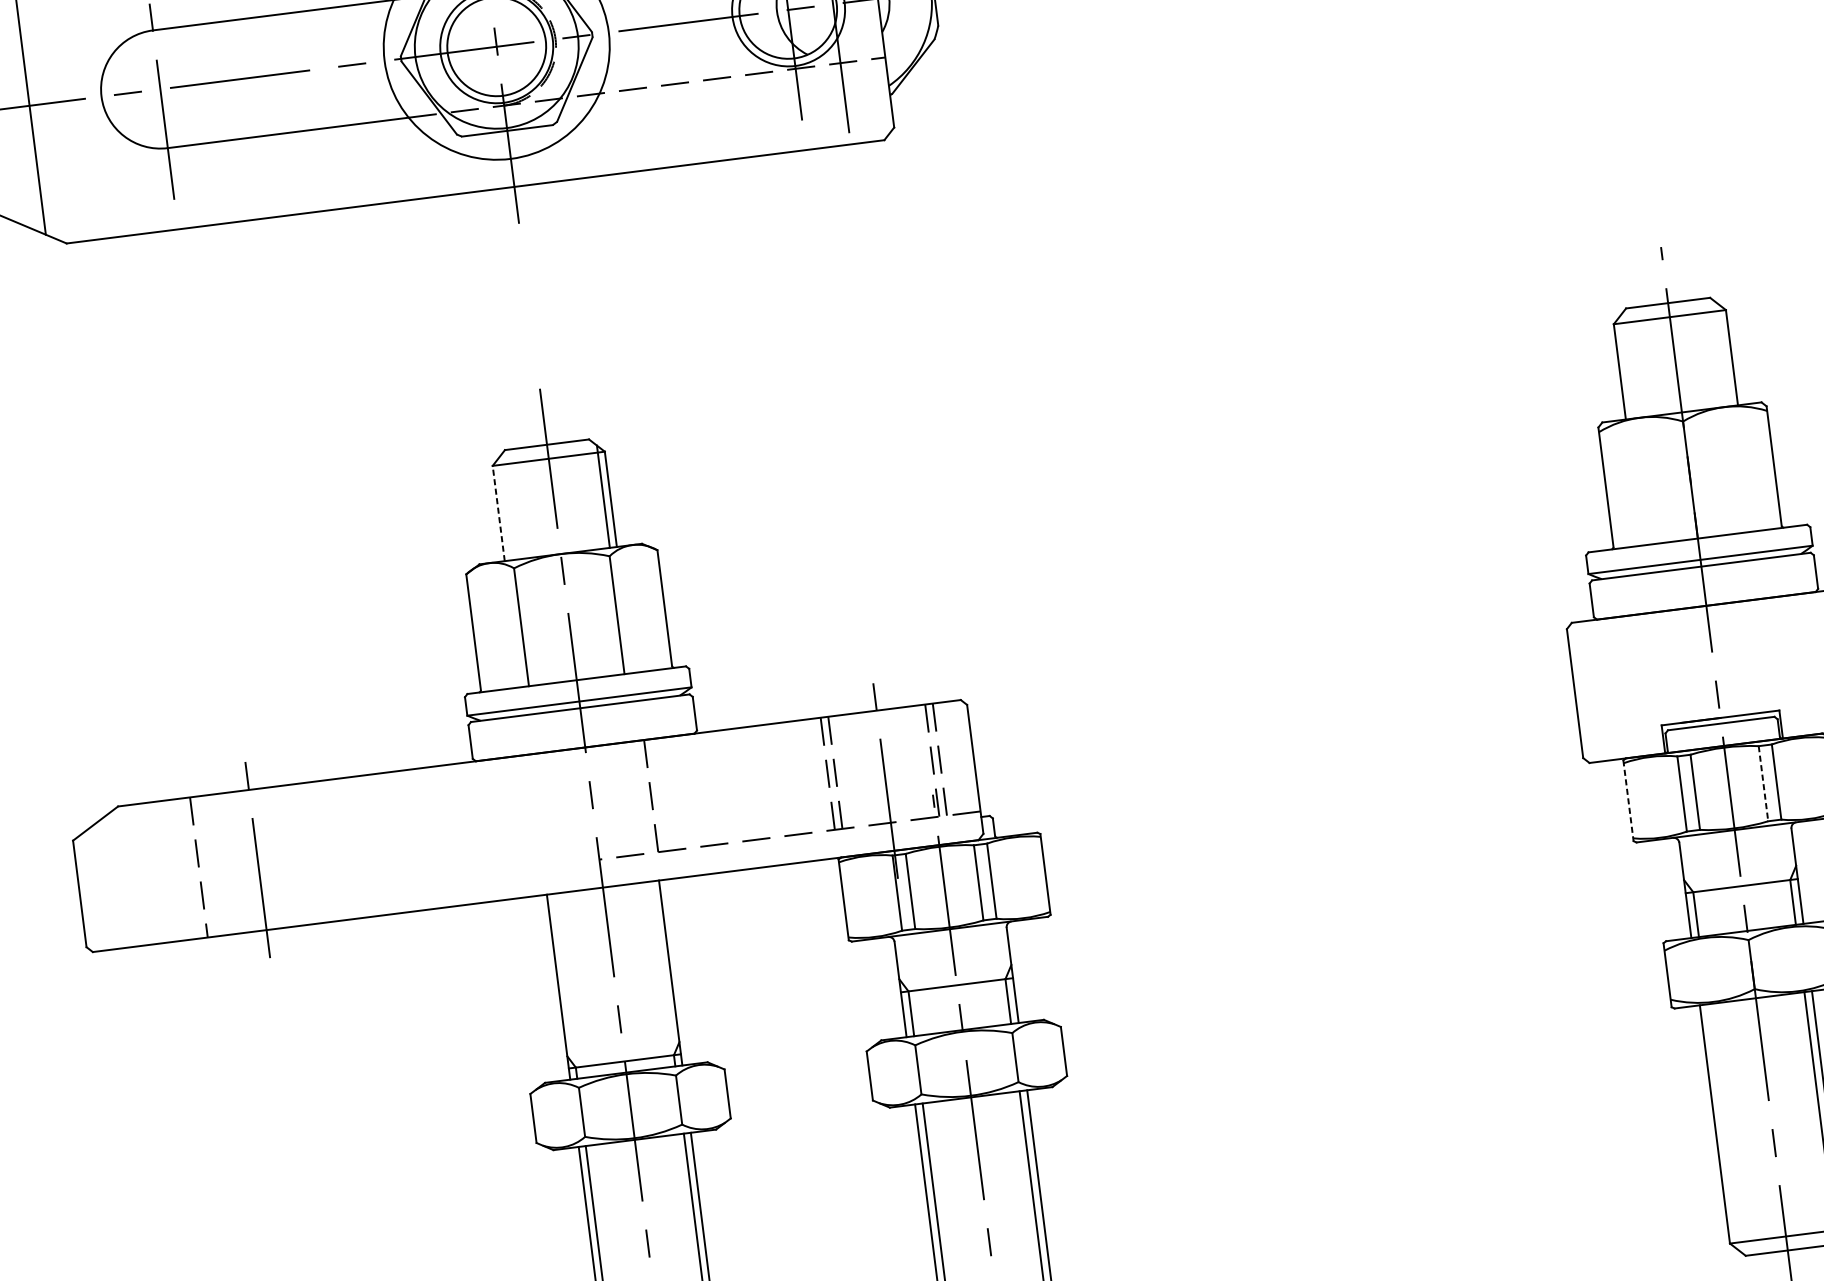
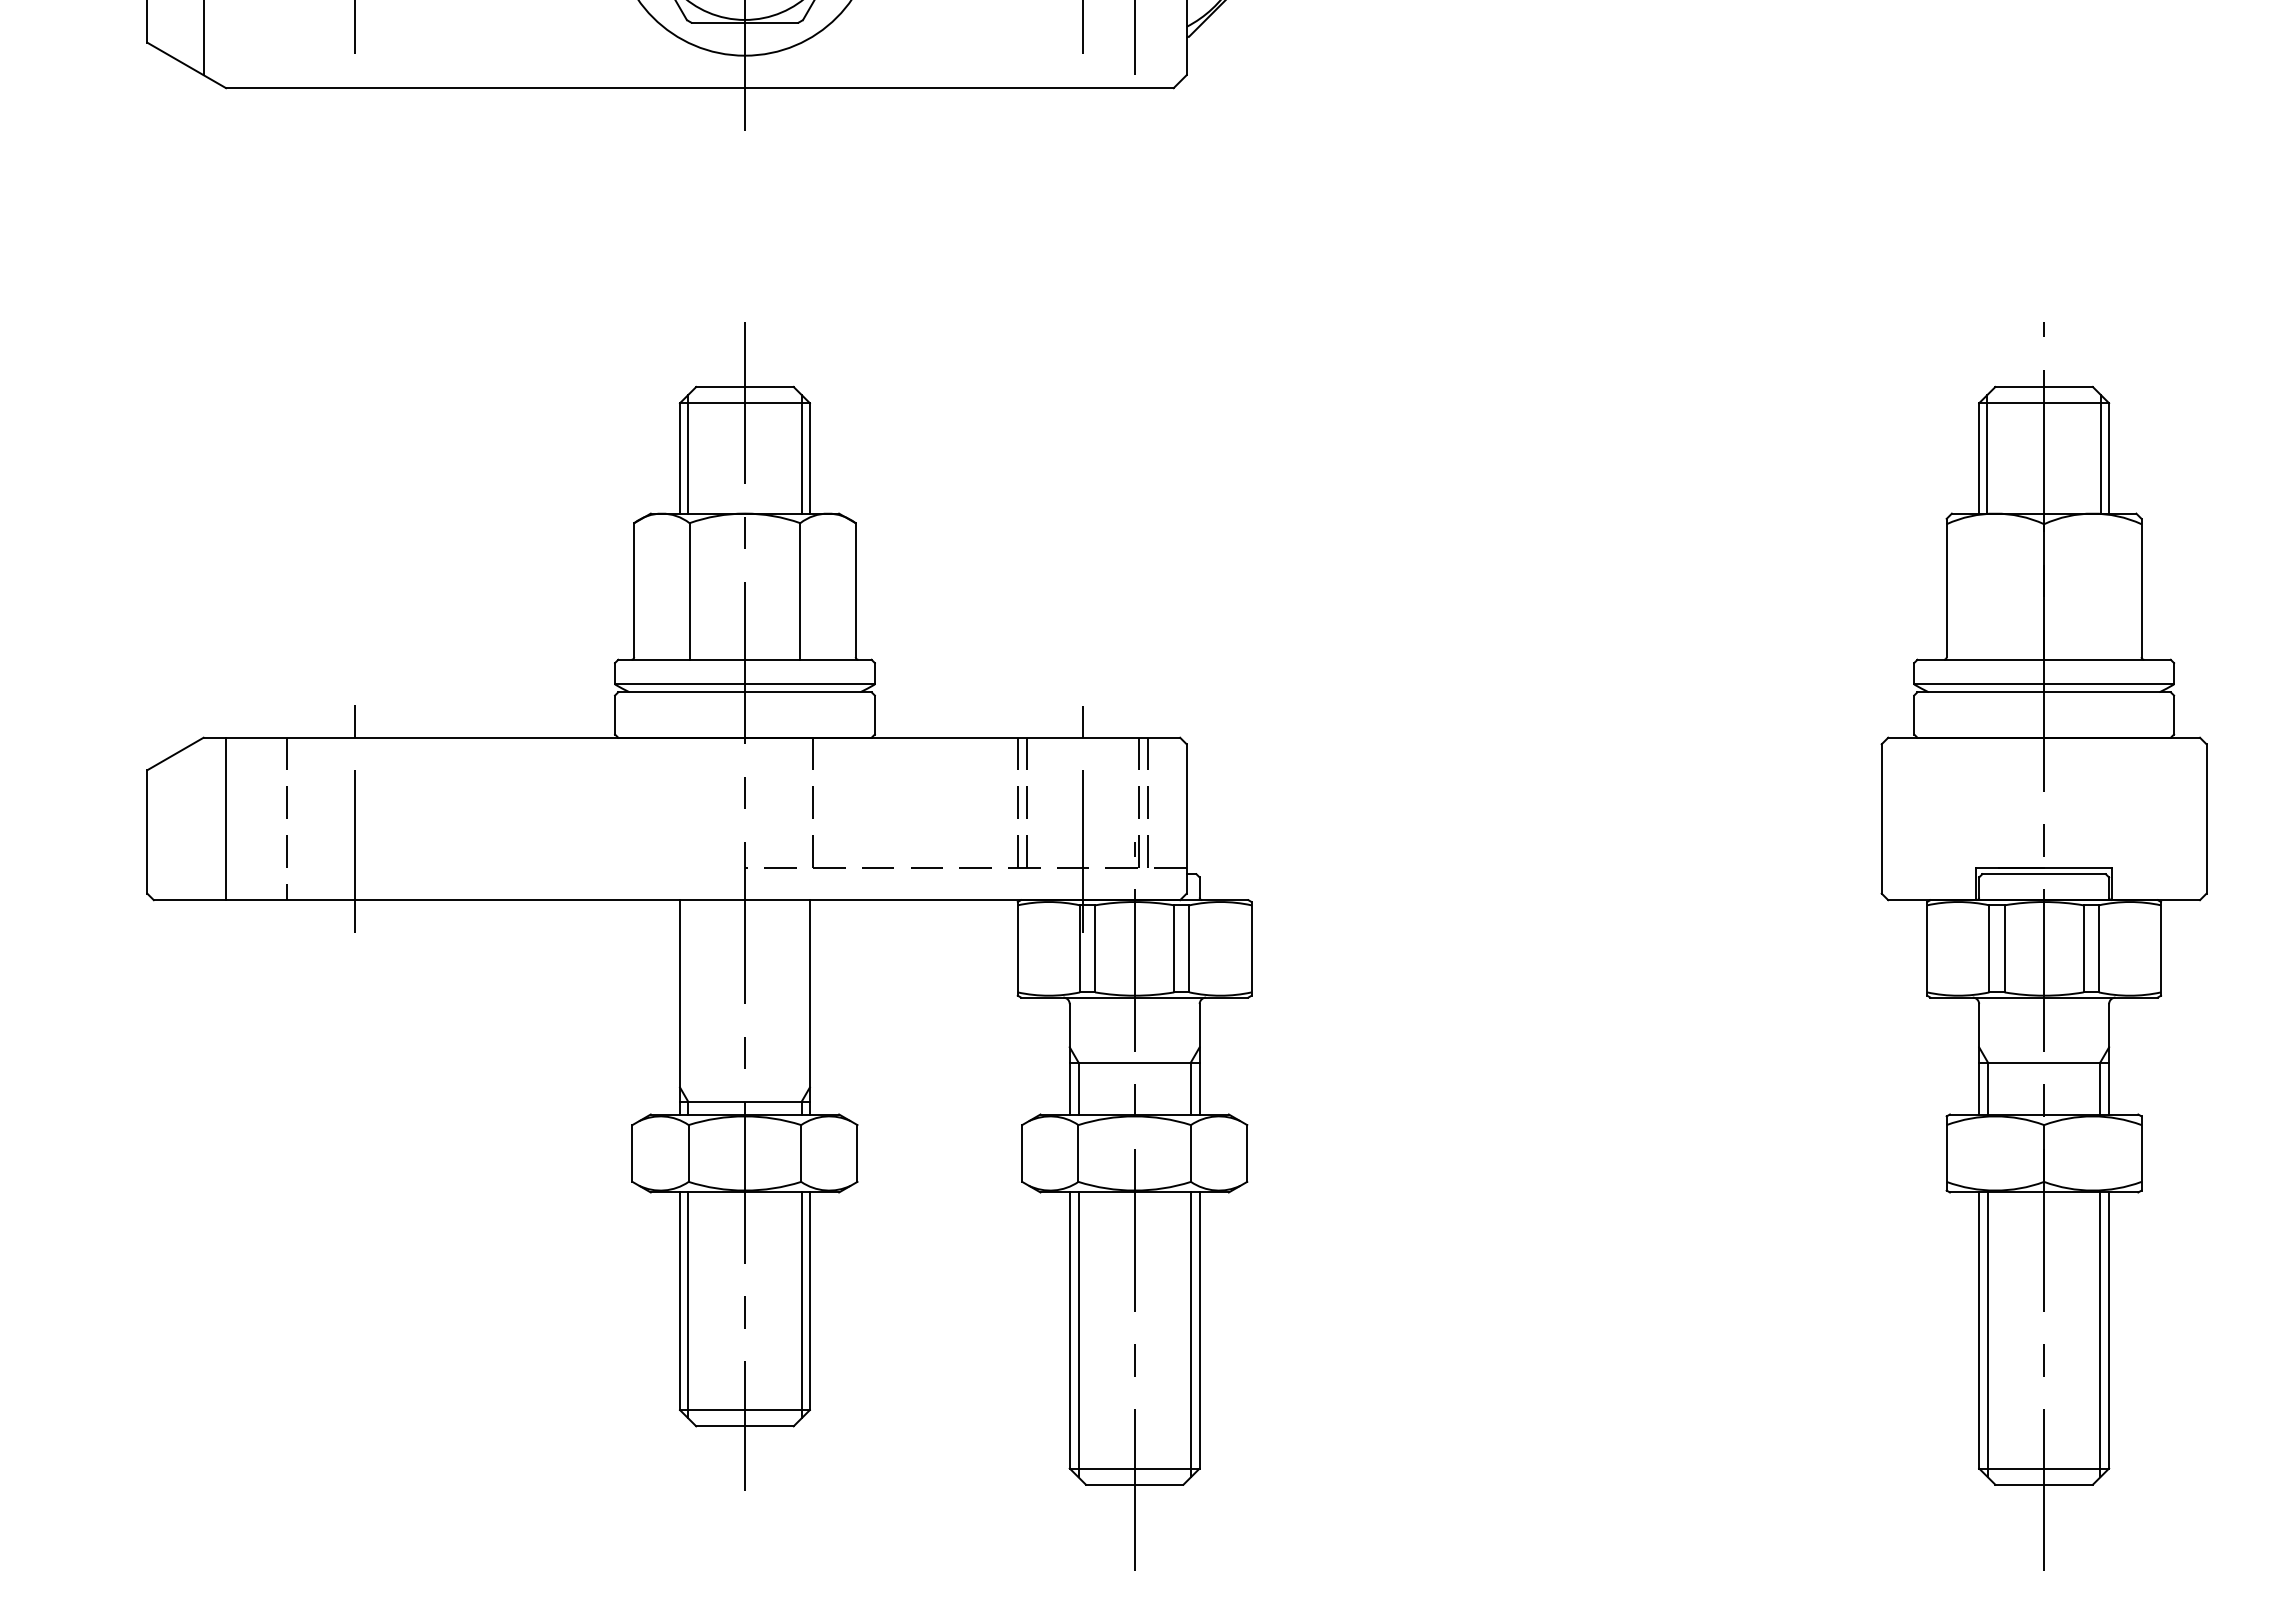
line: (1724, 355) -> (2100, 454), added
line: (1626, 367) -> (1987, 454), added
line: (505, 509) -> (688, 454), added
line: (499, 512) -> (680, 457), dashed -> solid
line: (1763, 783) -> (2083, 948), dashed -> solid
line: (1628, 800) -> (1927, 948), dashed -> solid
line: (146, 873) -> (226, 818), added
line: (1722, 1126) -> (1987, 1334), added

